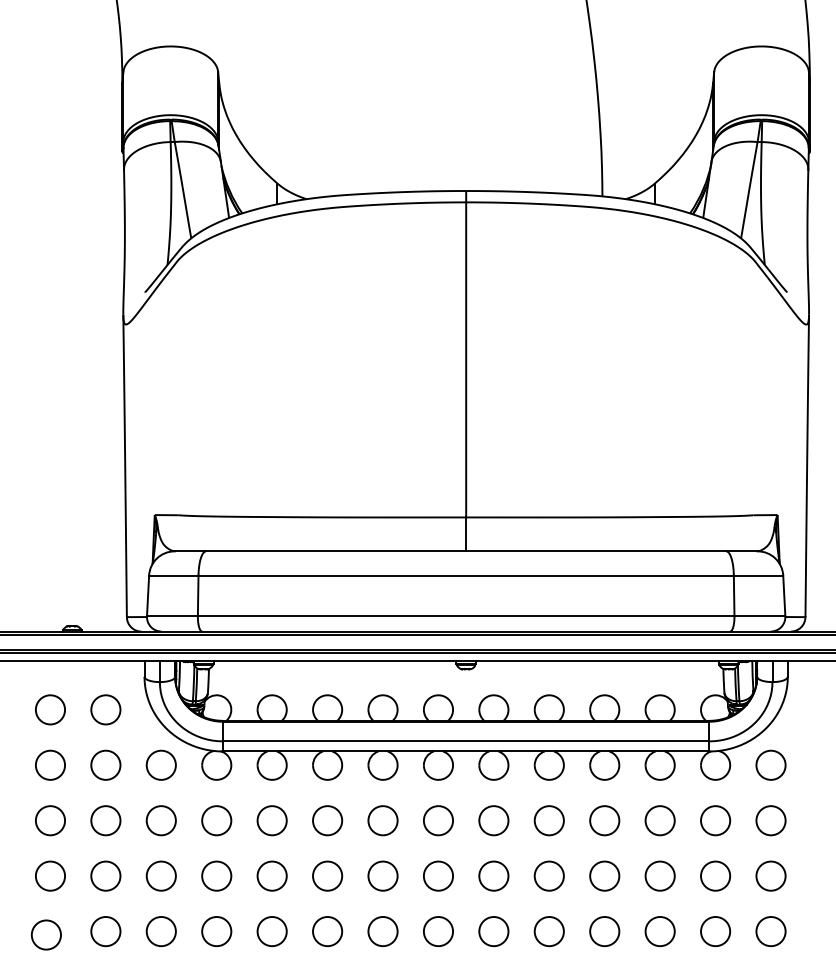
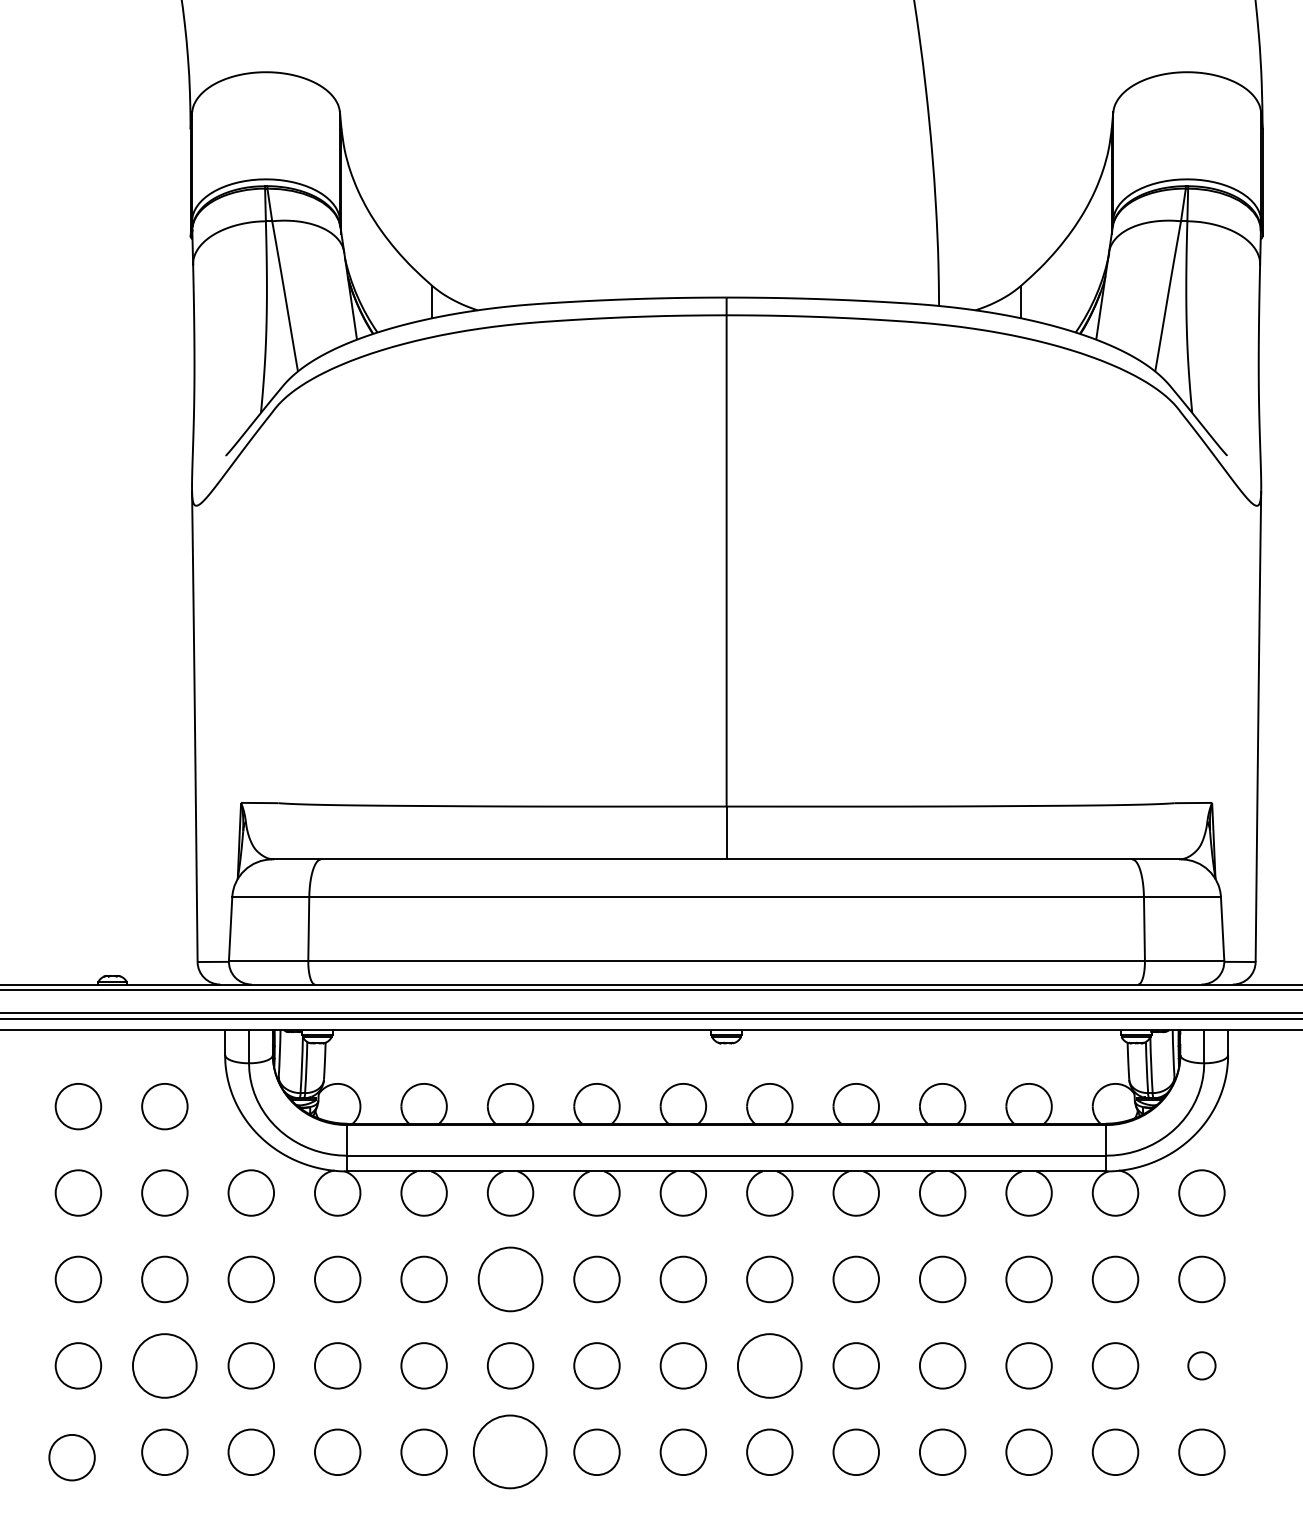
circle: (327, 820) -> (510, 1279), size x1.4
circle: (105, 875) -> (164, 1364), size x1.4
circle: (493, 875) -> (769, 1364), size x1.4
circle: (770, 875) -> (1201, 1364), size x0.6
circle: (327, 931) -> (510, 1452), size x1.6

